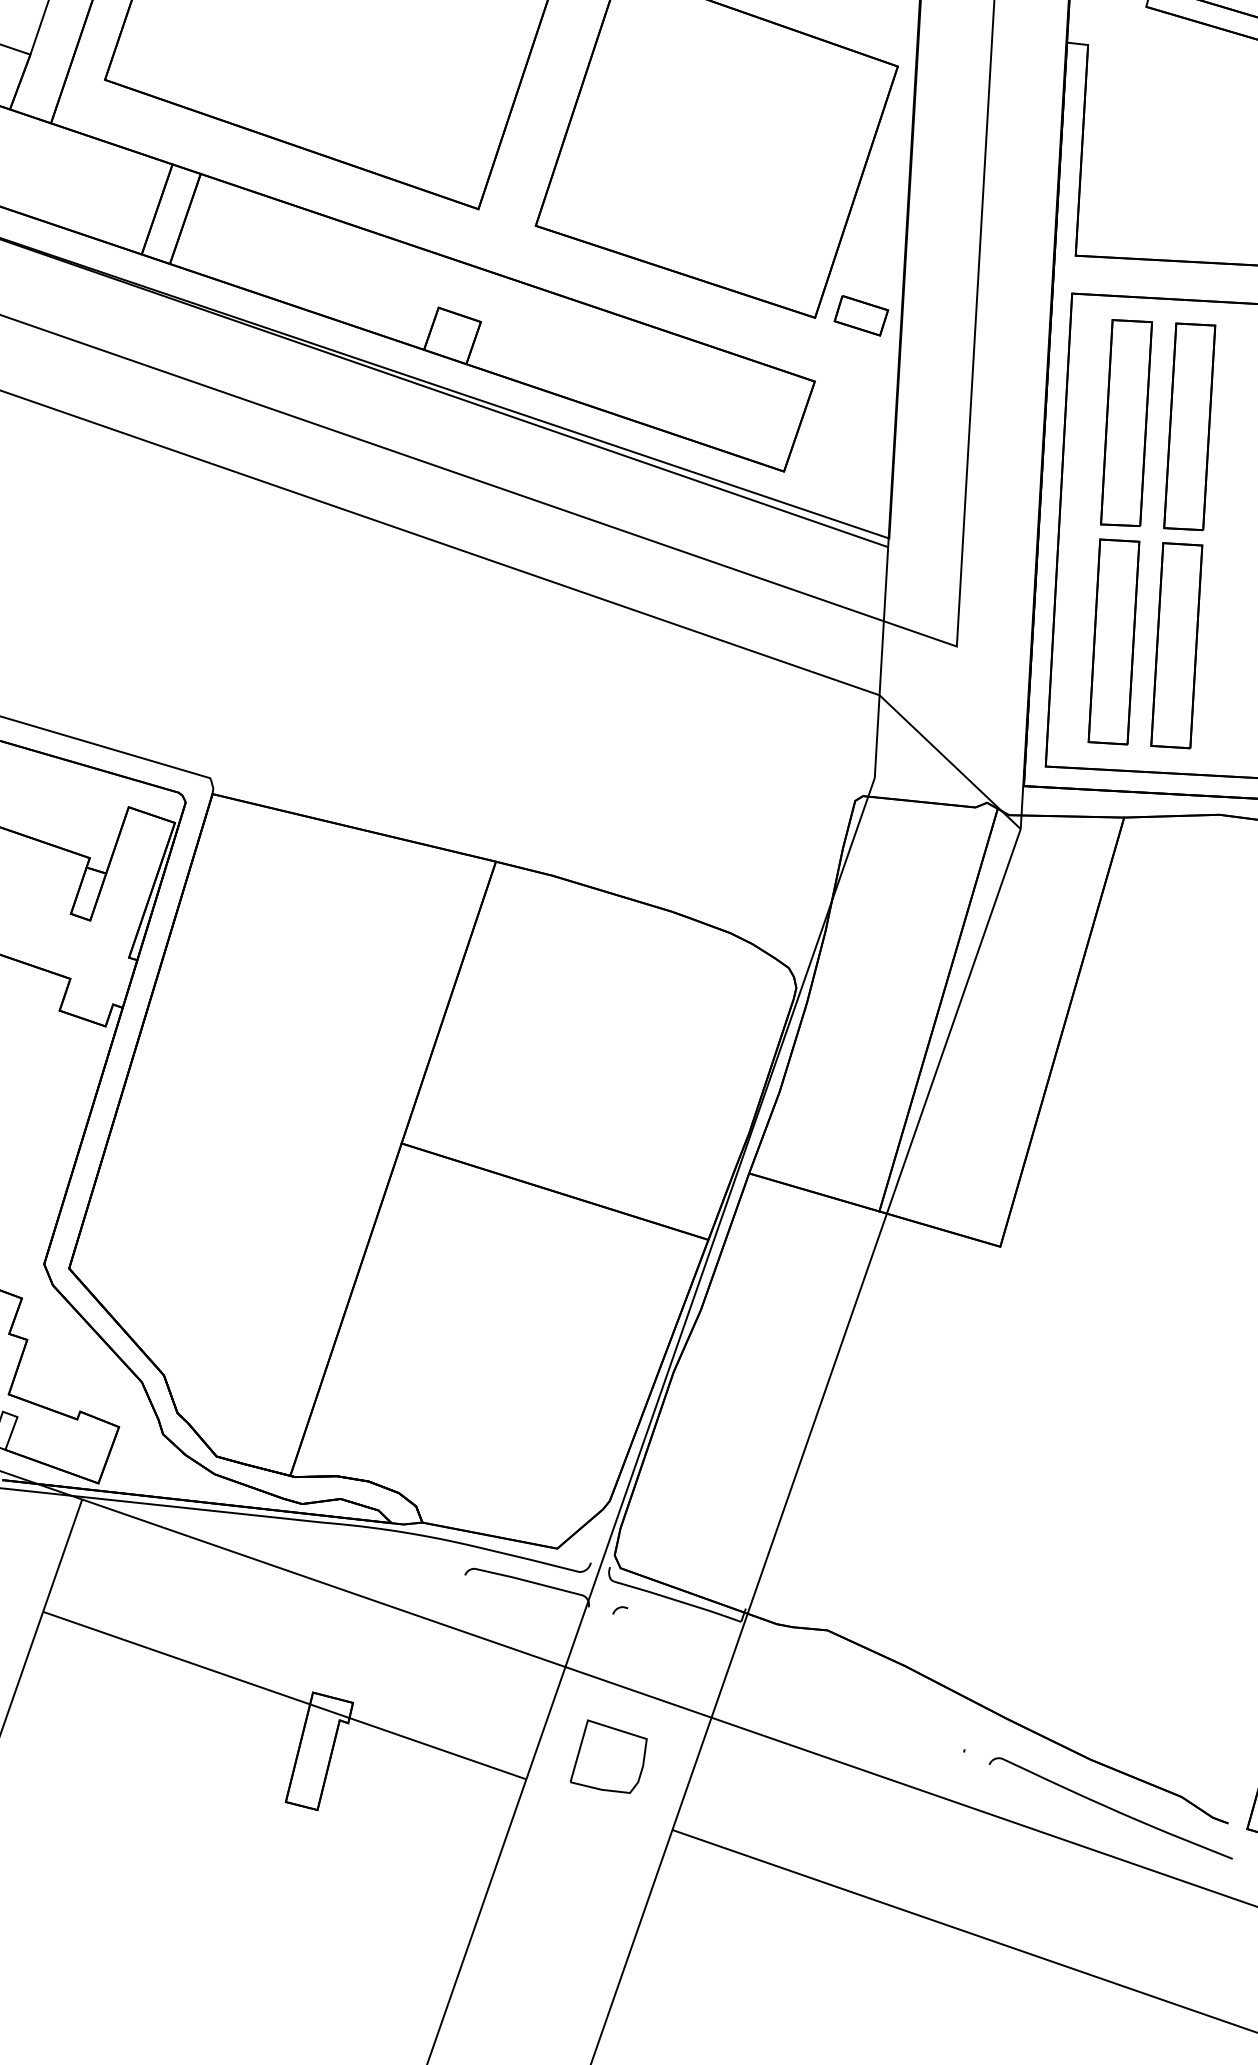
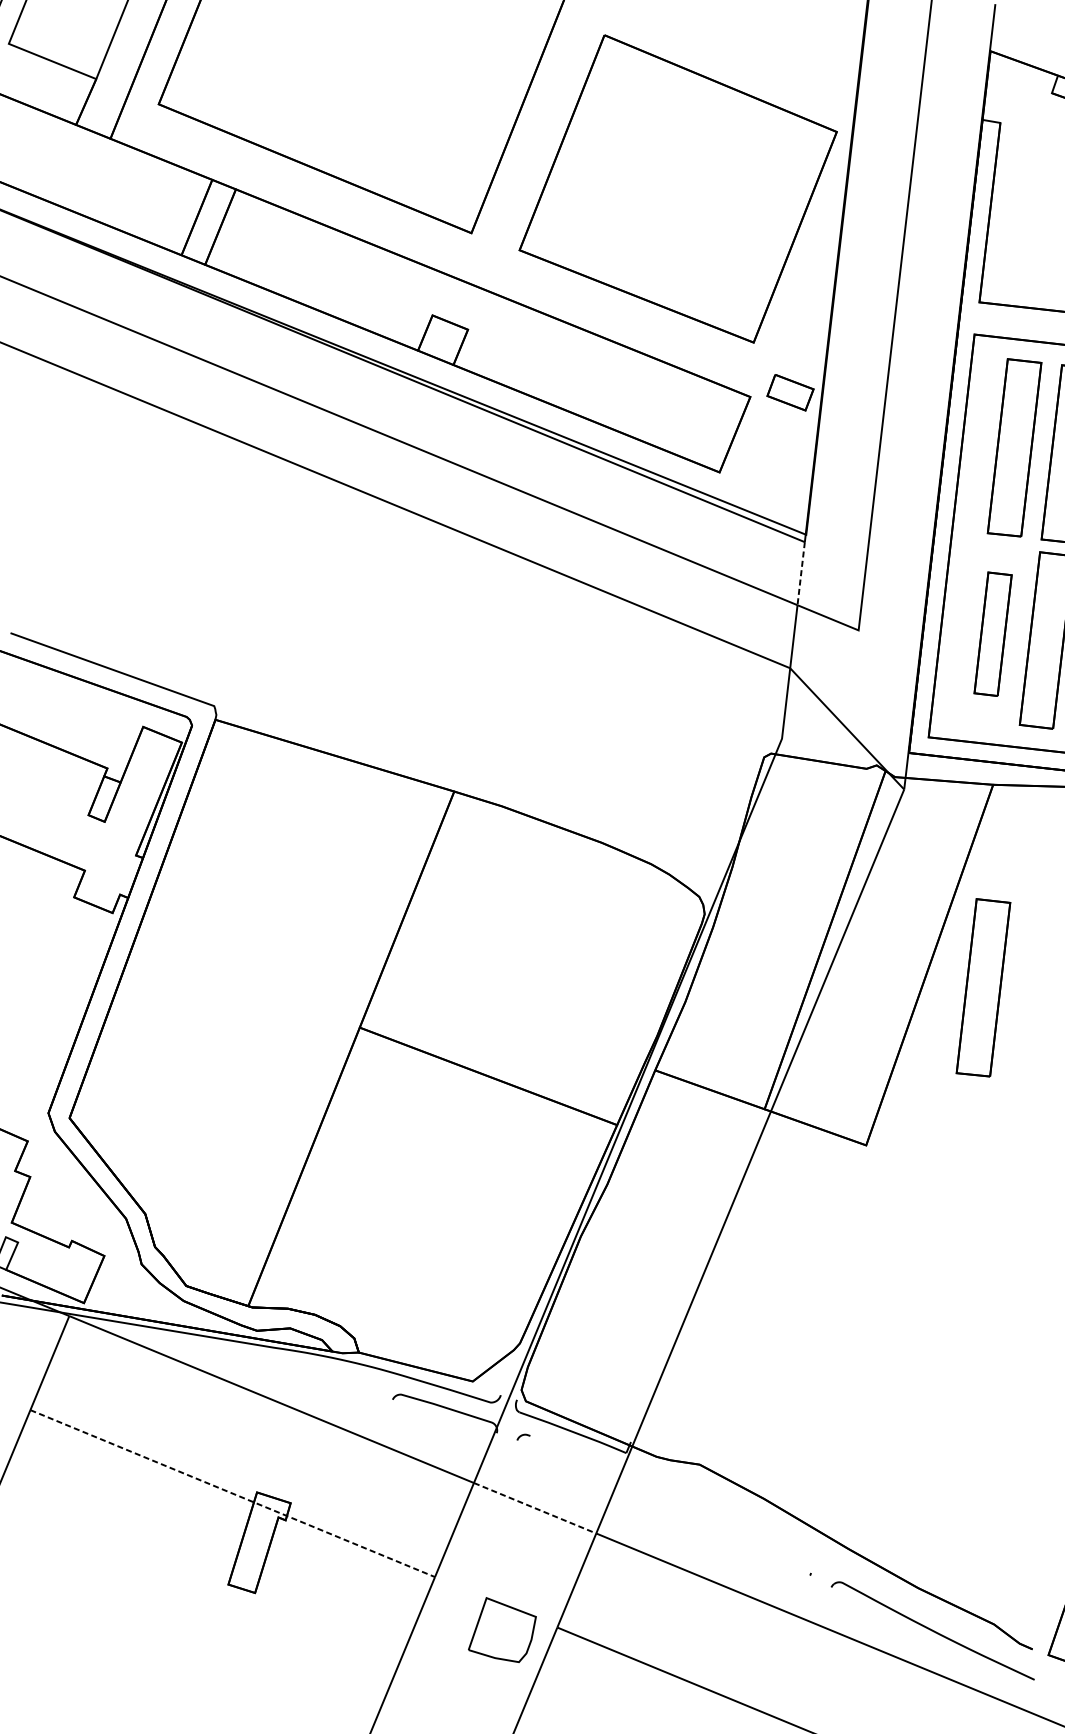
part: (861, 315) -> (790, 392), moved
line: (885, 584) -> (800, 573), solid -> dashed
part: (1113, 641) -> (992, 633), size x0.7
part: (1126, 1054) -> (983, 987), added
line: (638, 1692) -> (535, 1508), solid -> dashed
line: (284, 1695) -> (232, 1493), solid -> dashed
part: (608, 1756) -> (502, 1629), moved

